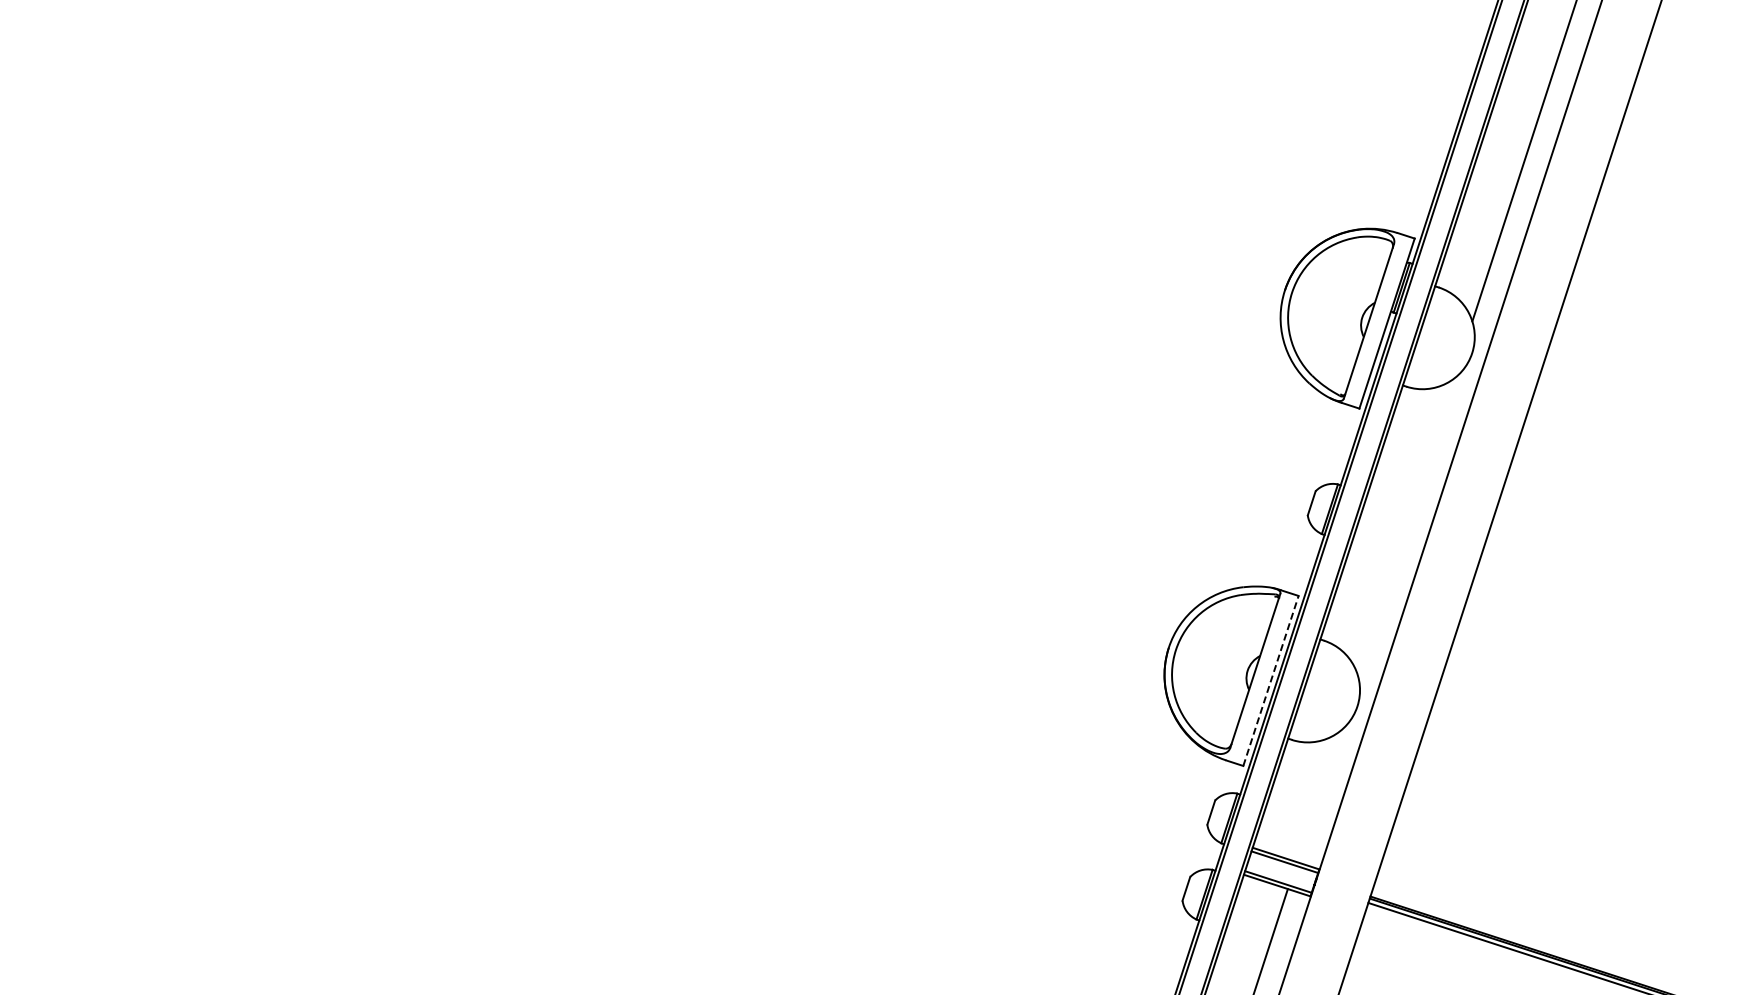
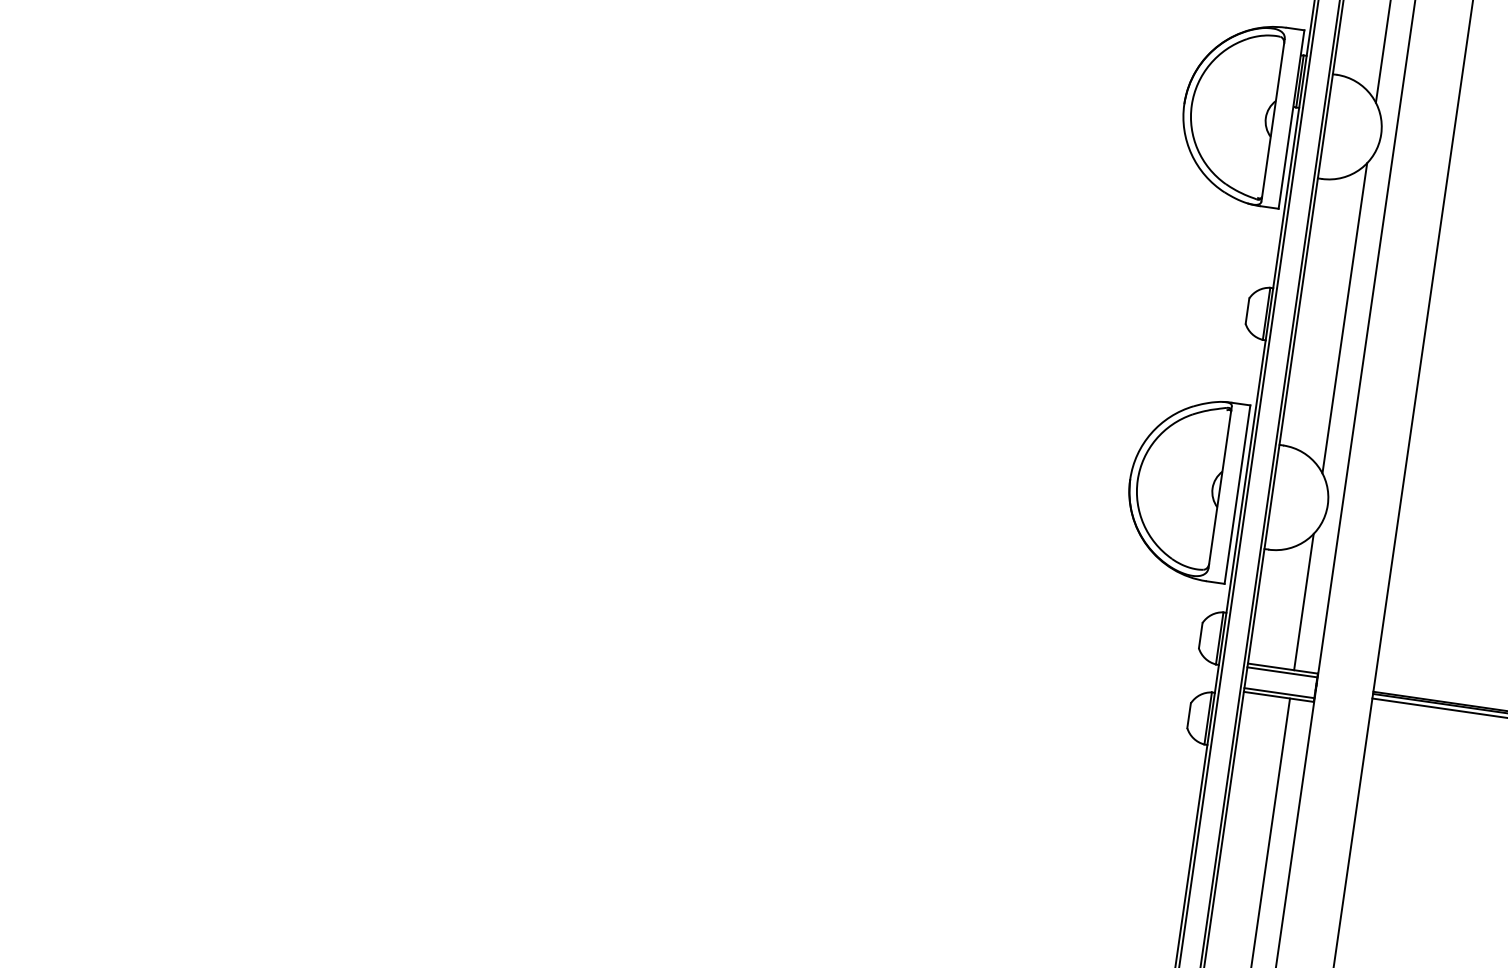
line: (1405, 526) -> (1344, 318), added
line: (1271, 680) -> (1237, 494), dashed -> solid
line: (1317, 797) -> (1303, 602), added

